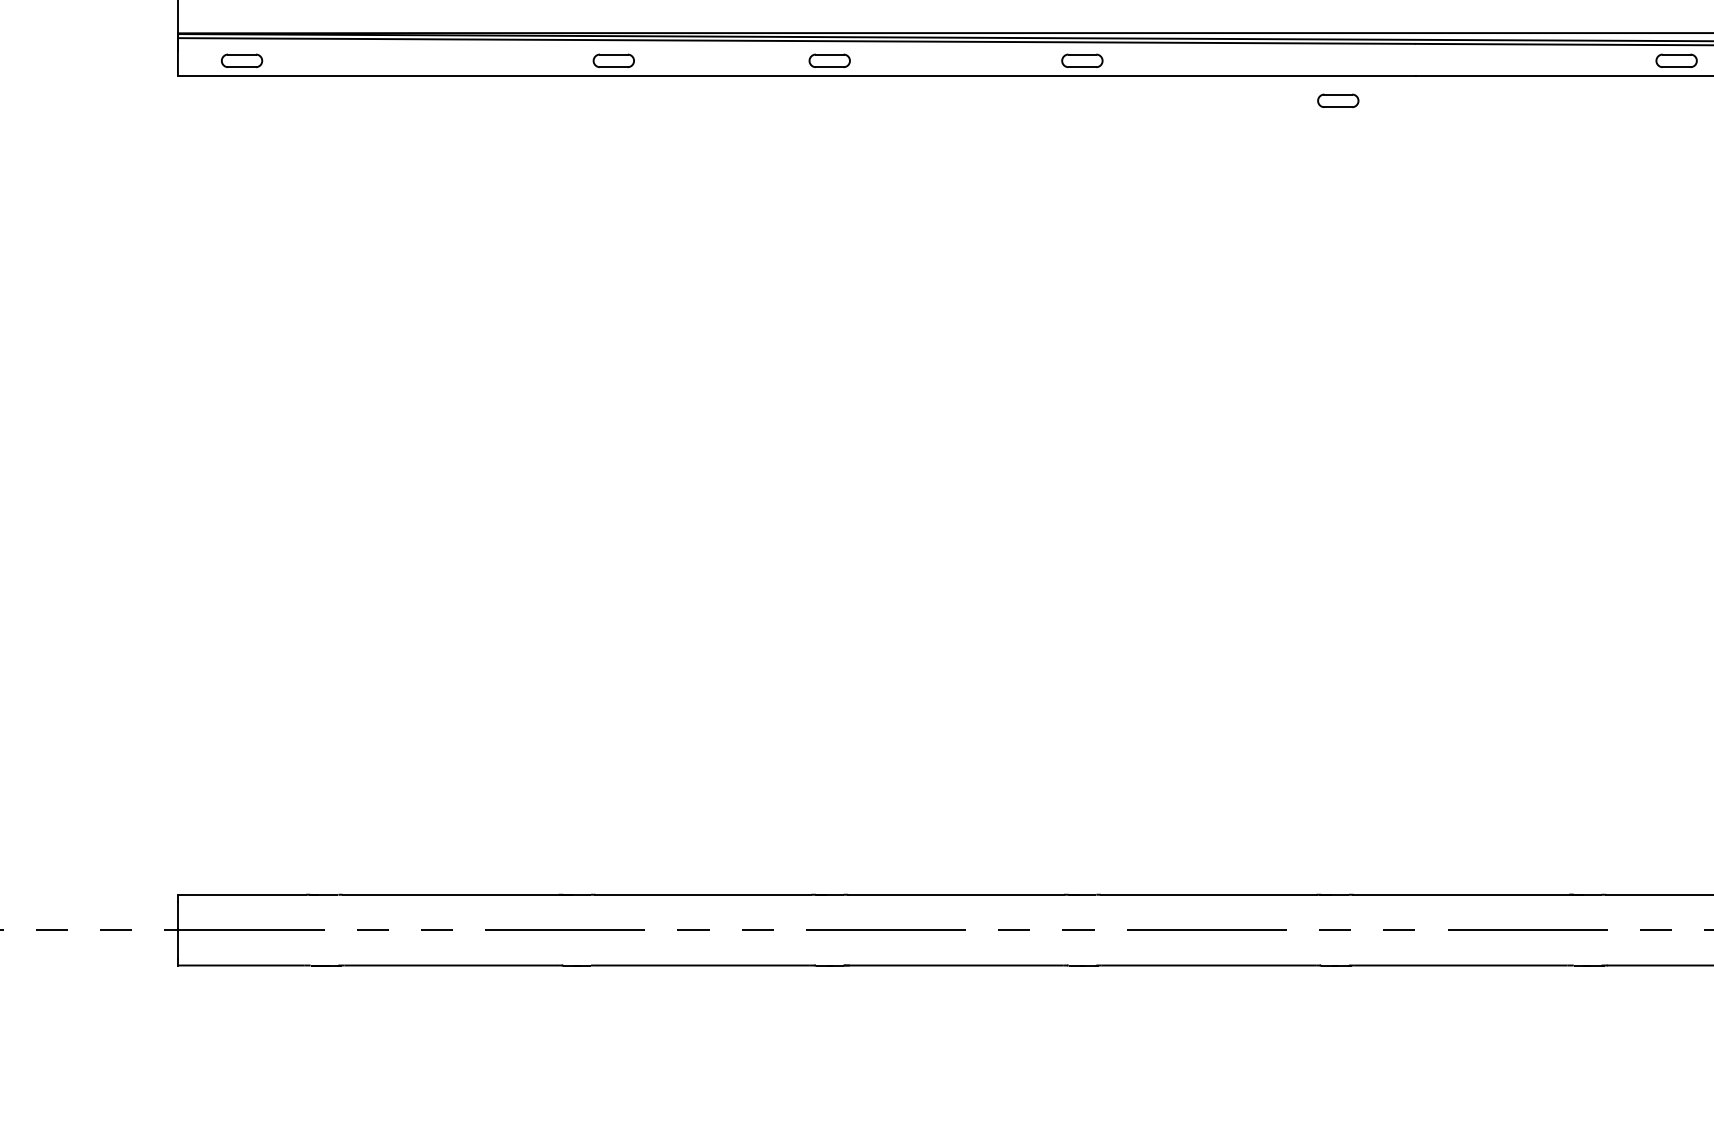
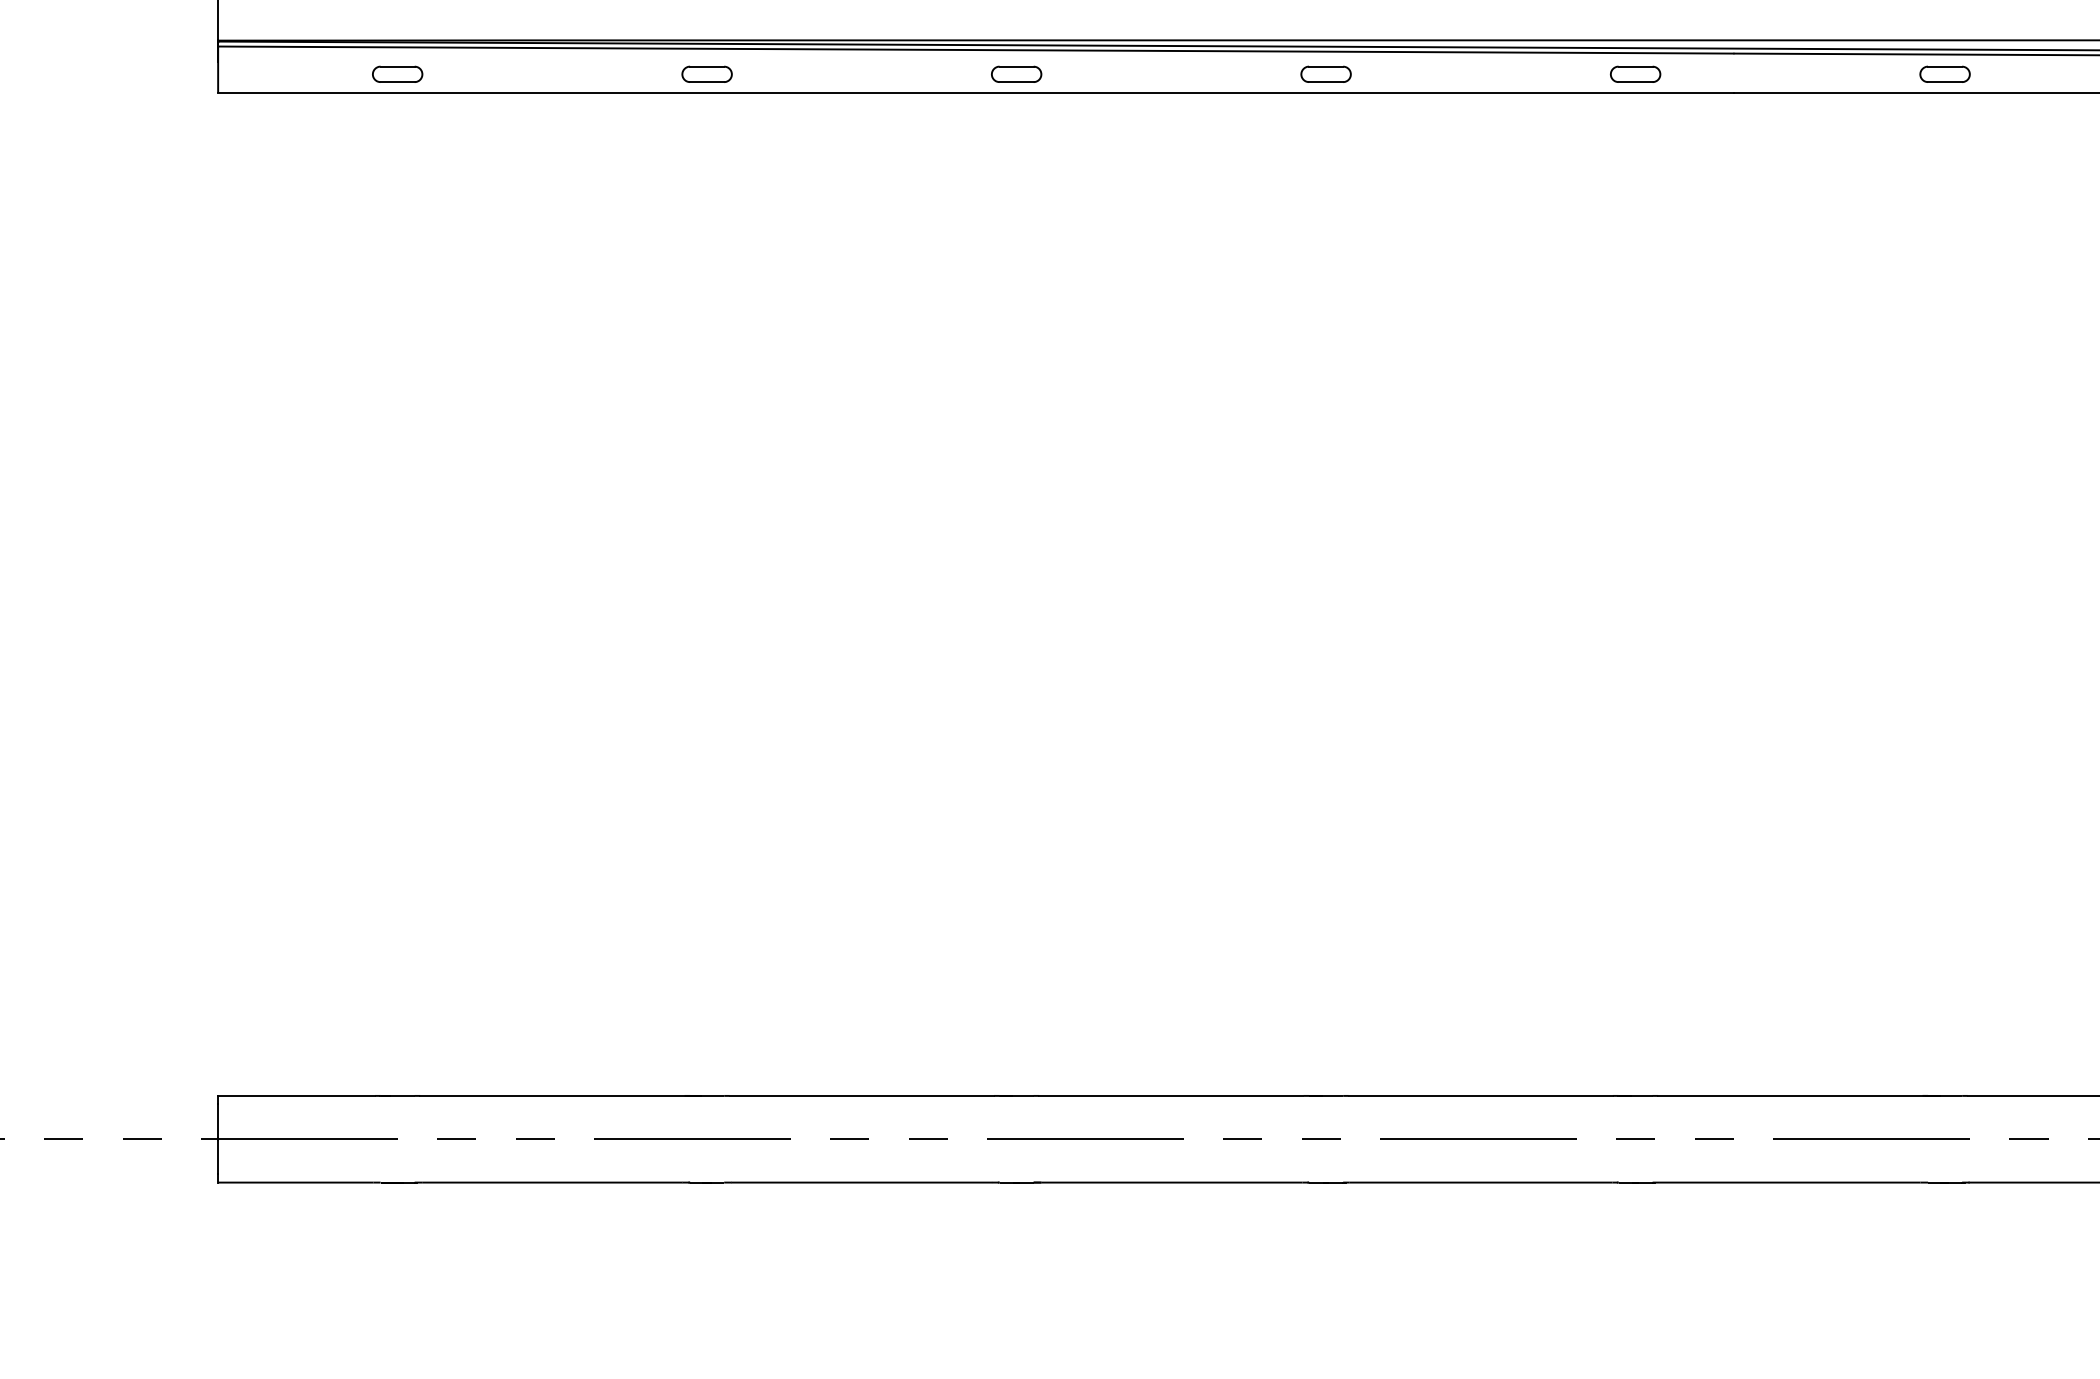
part: (241, 60) -> (397, 73), moved
part: (613, 60) -> (706, 73), moved
part: (1676, 60) -> (1944, 73), moved
part: (1338, 100) -> (1635, 73), moved

